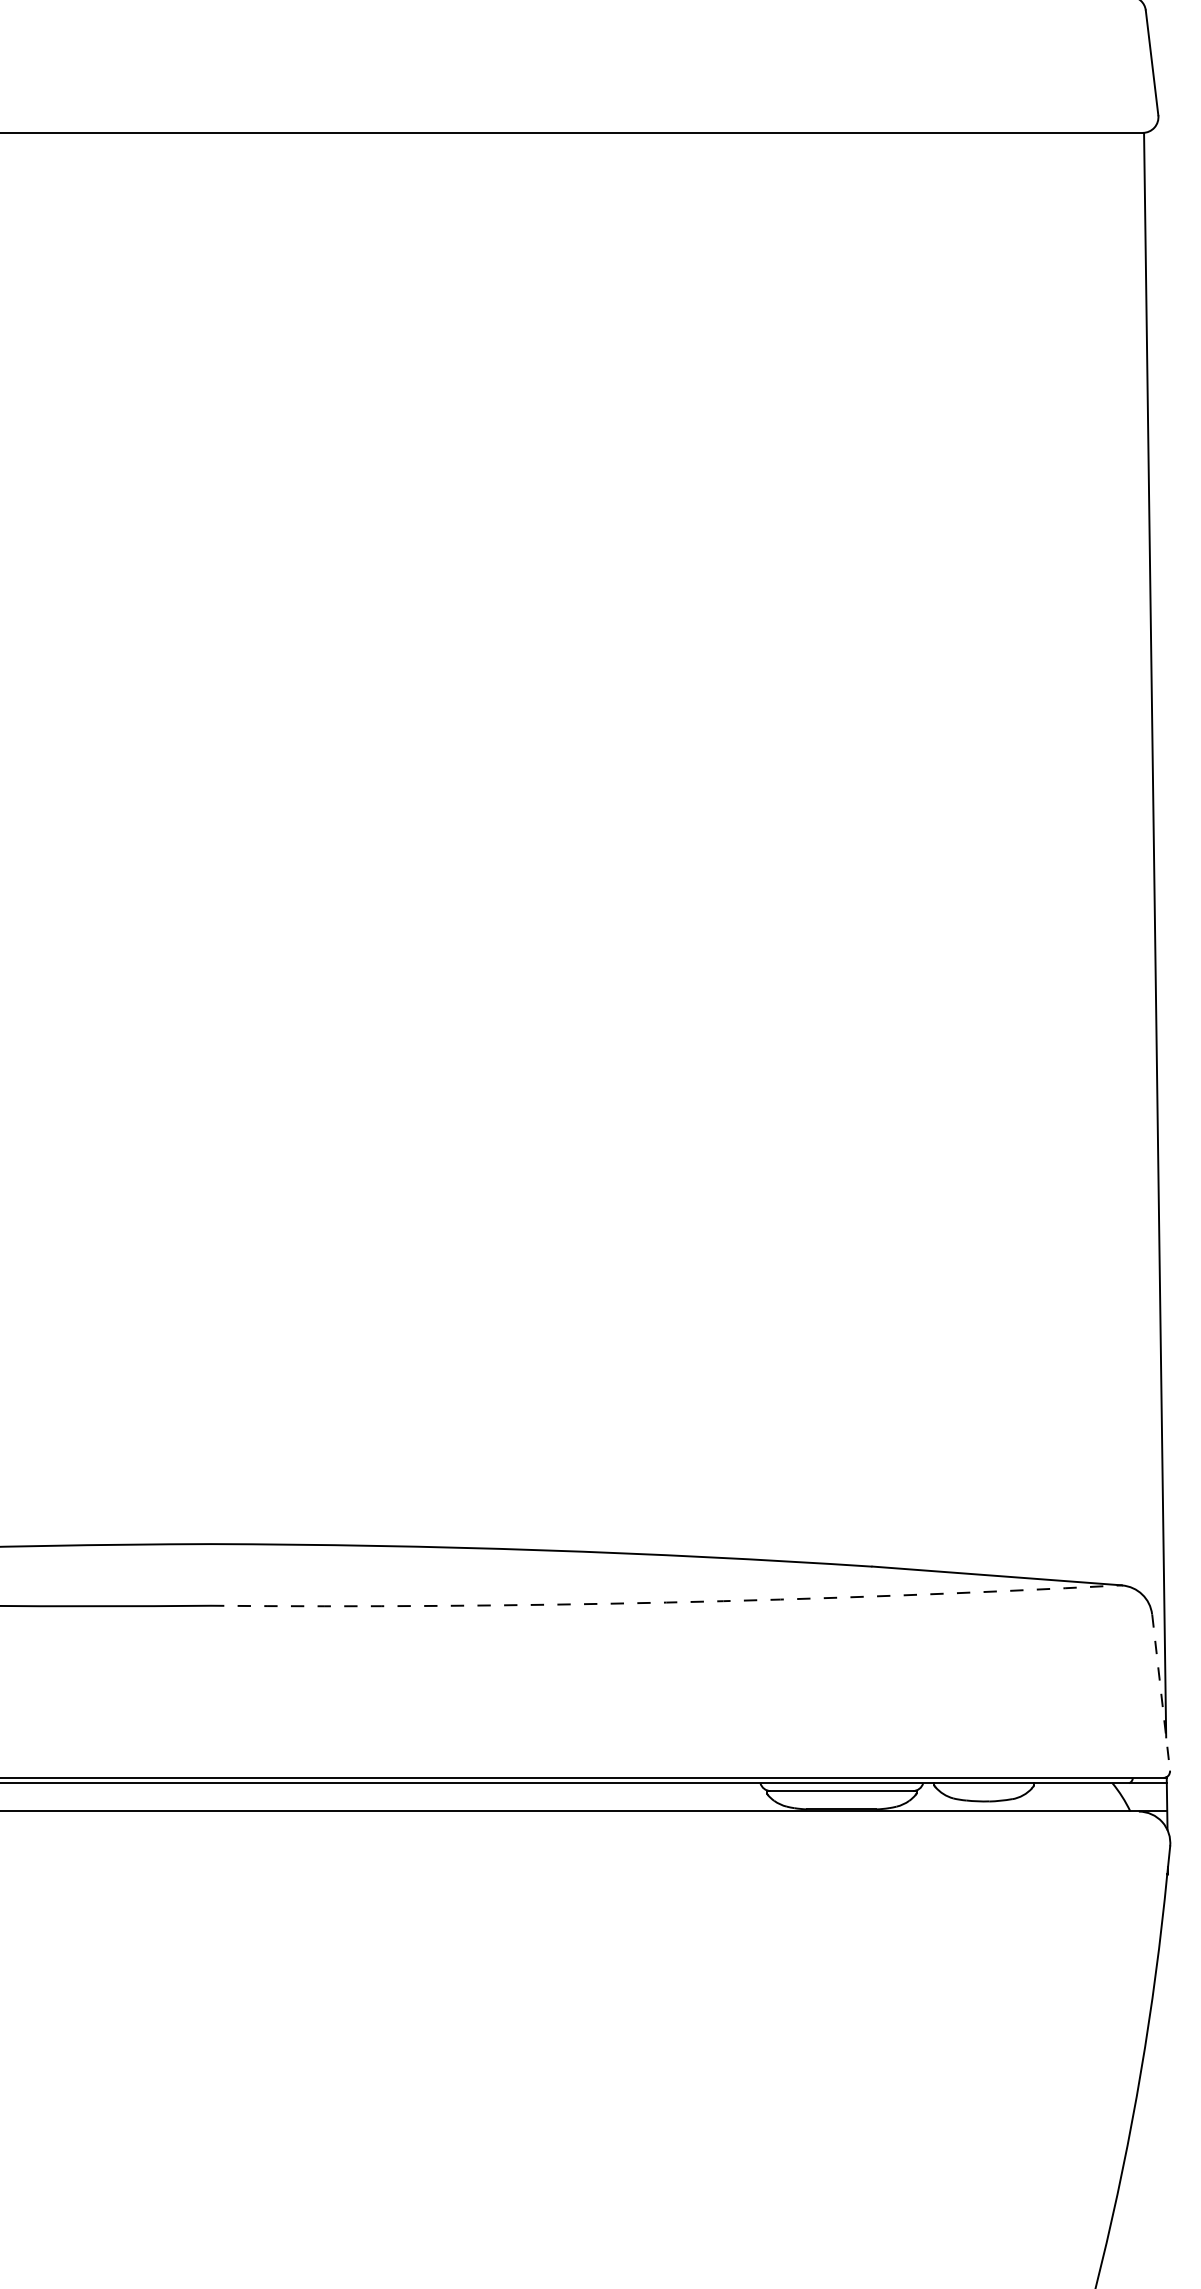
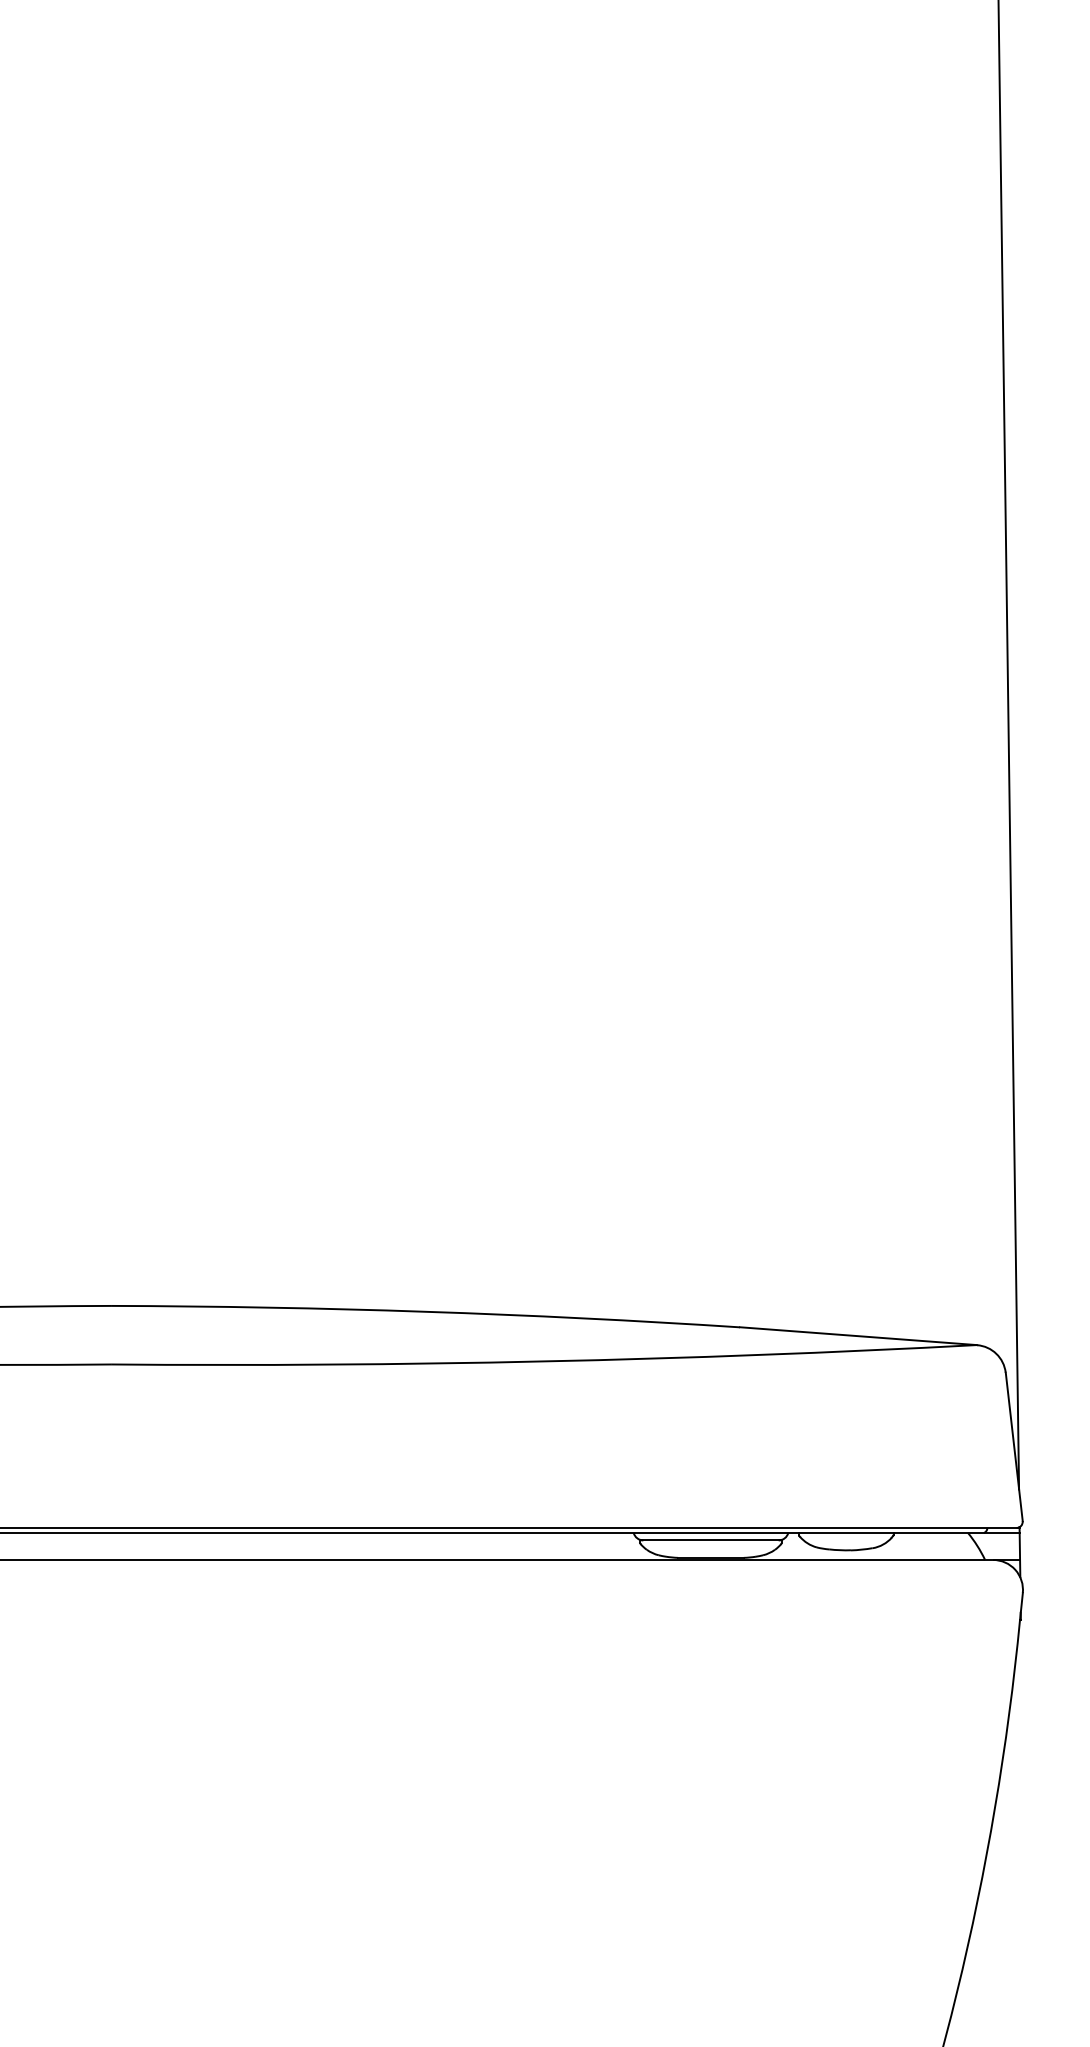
arc: (666, 1602) -> (544, 1361), dashed -> solid
line: (1161, 1692) -> (1014, 1446), dashed -> solid

